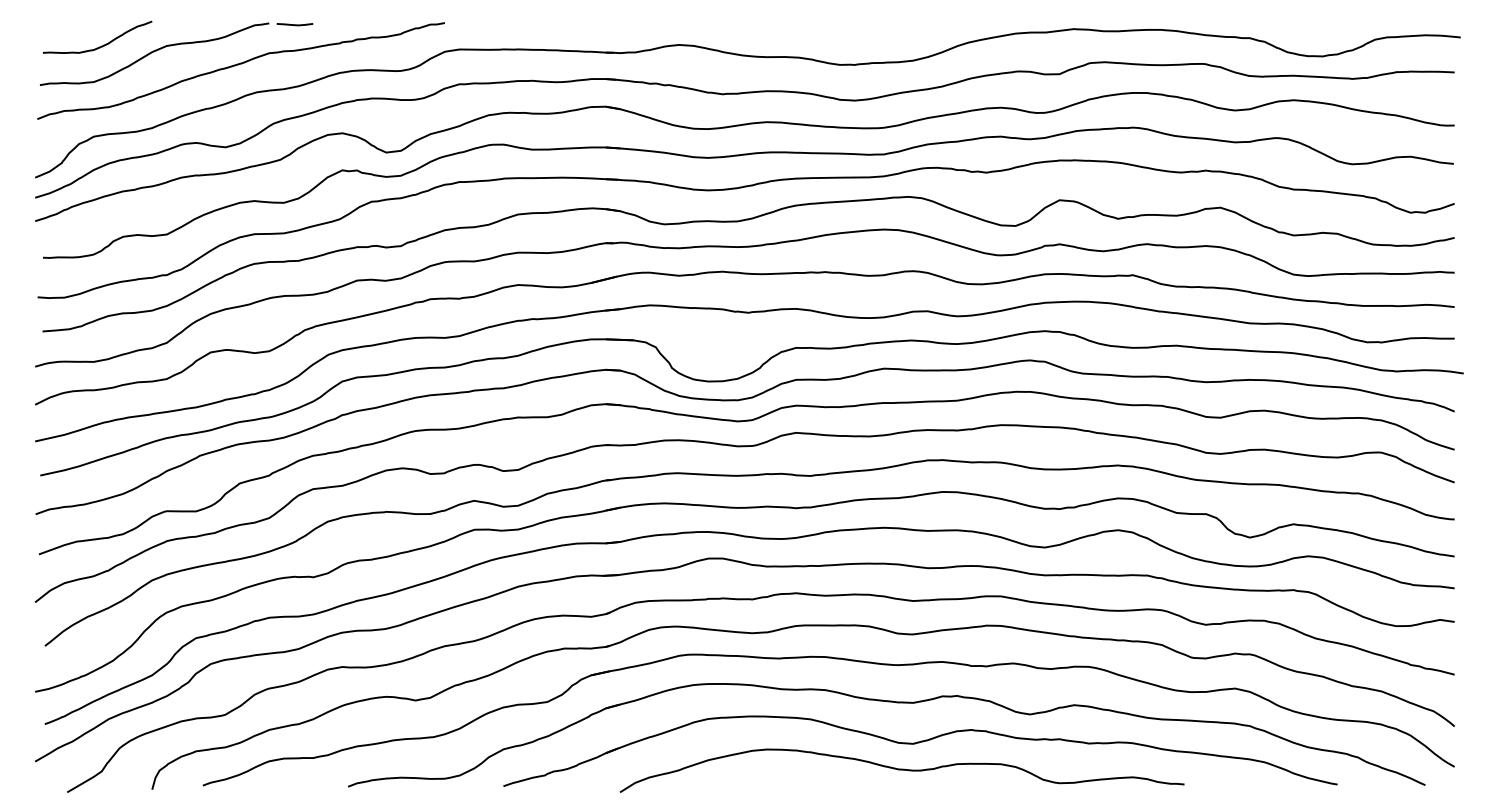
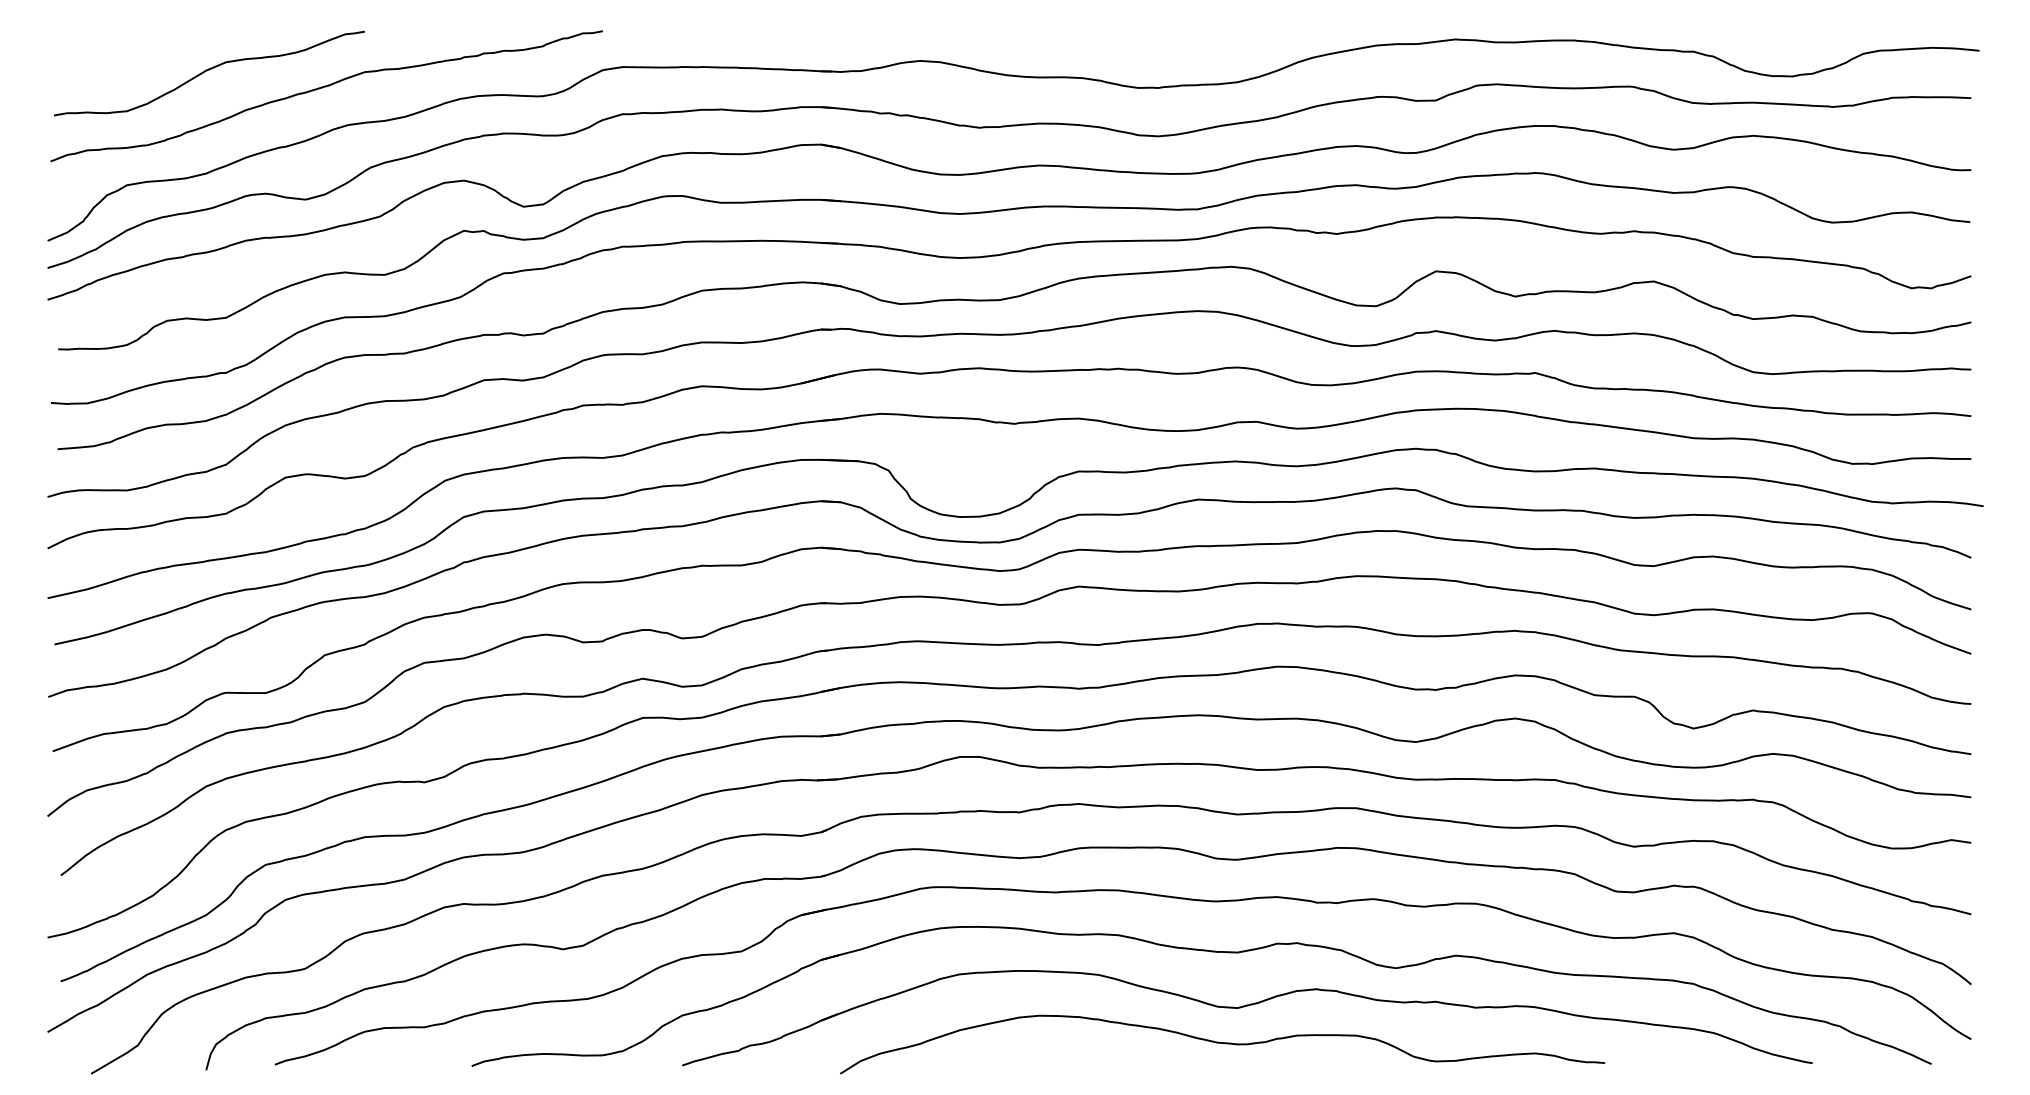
curve: (294, 24) -> (399, 33), removed
curve: (100, 46) -> (136, 62), removed

